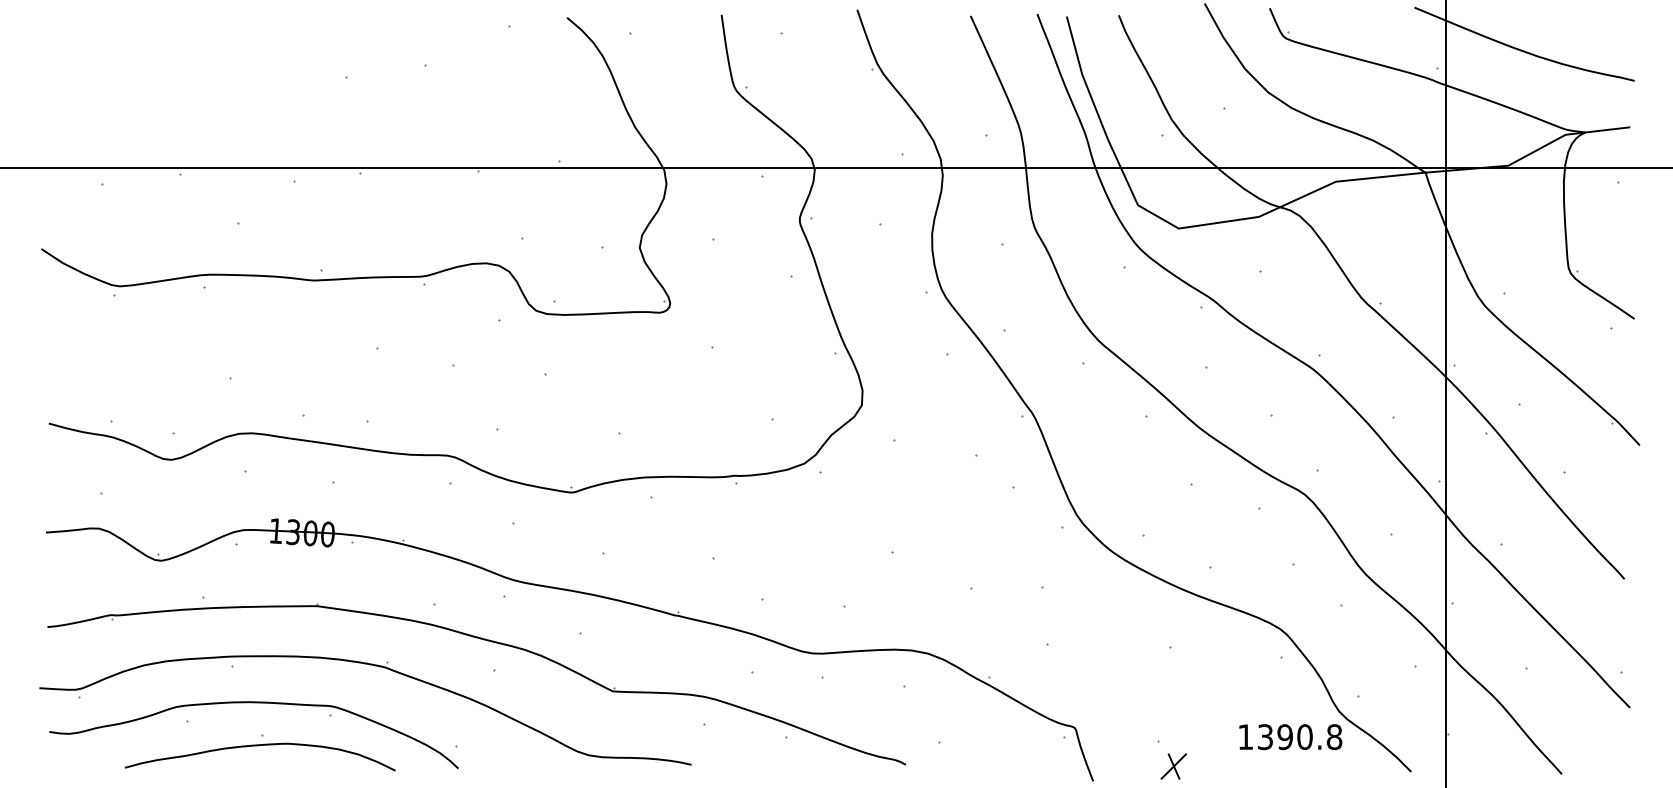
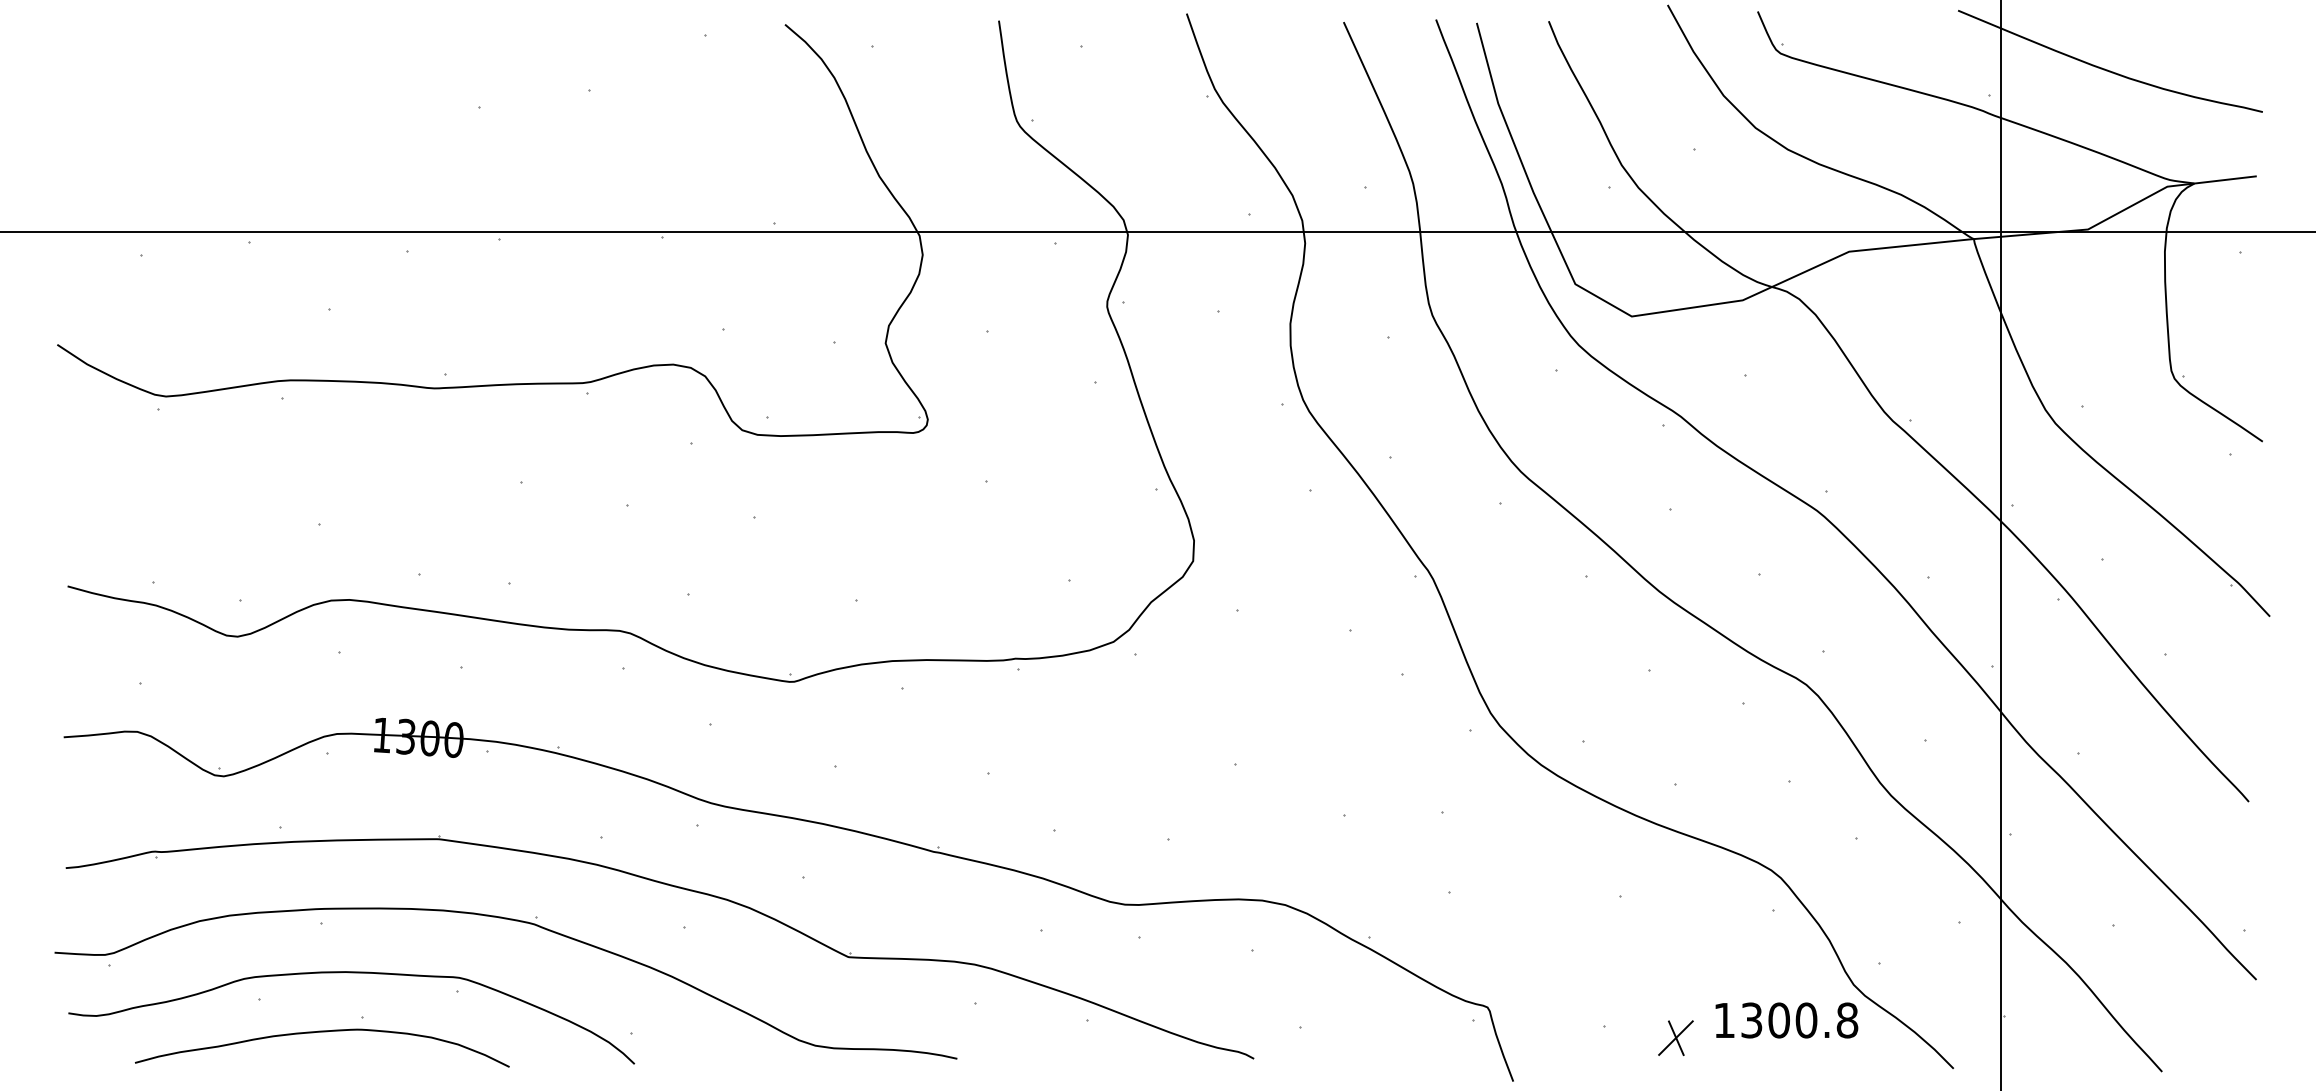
text: (1284, 737) -> (1778, 1020), 1390.8 -> 1300.8
curve: (260, 745) -> (322, 1032), moved
part: (1173, 766) -> (1675, 1037), moved

